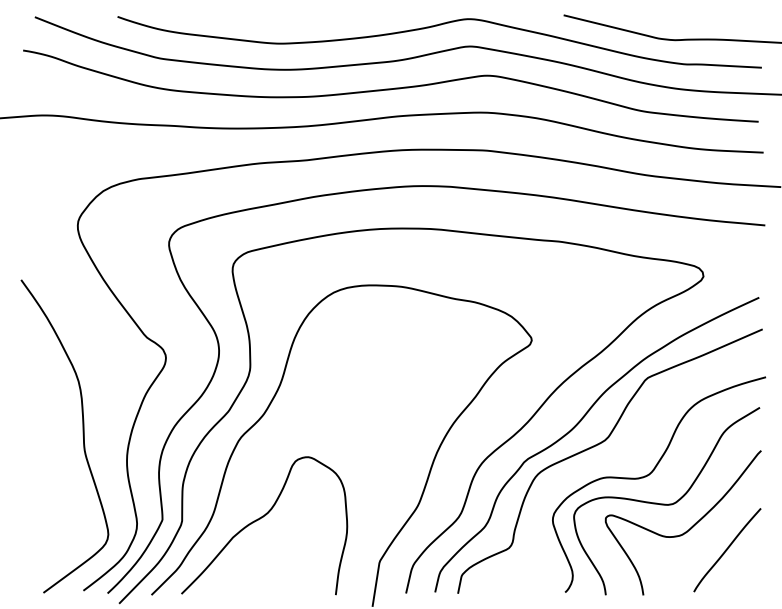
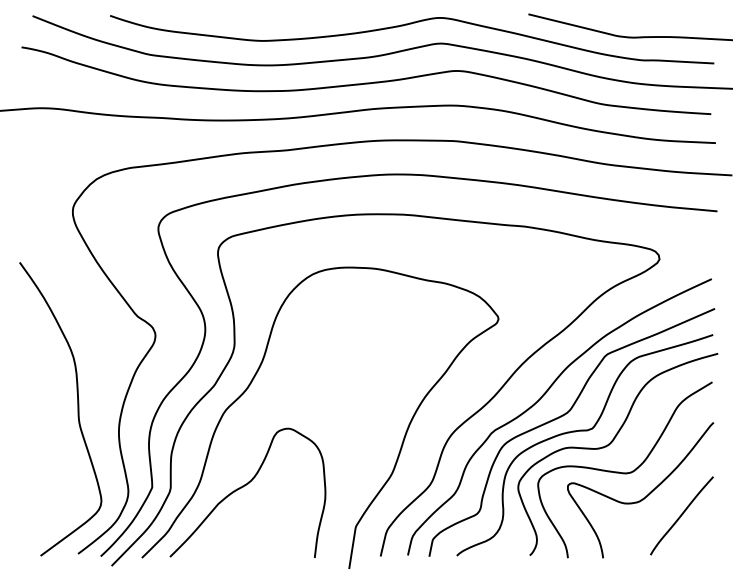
curve: (622, 460) -> (583, 431), added

